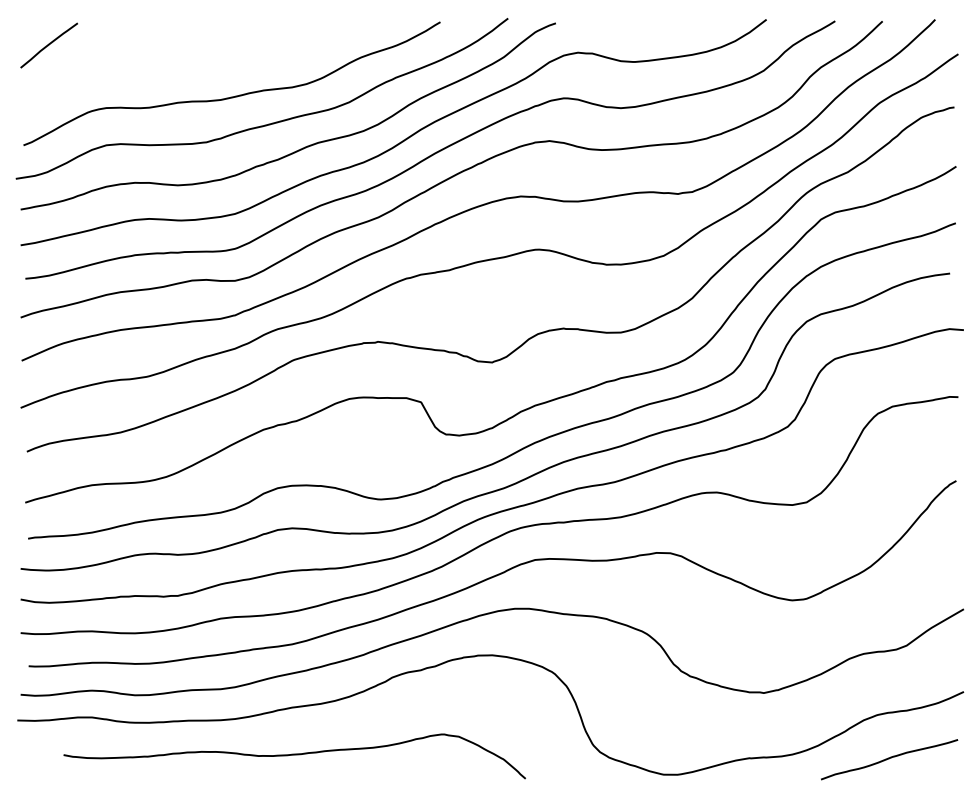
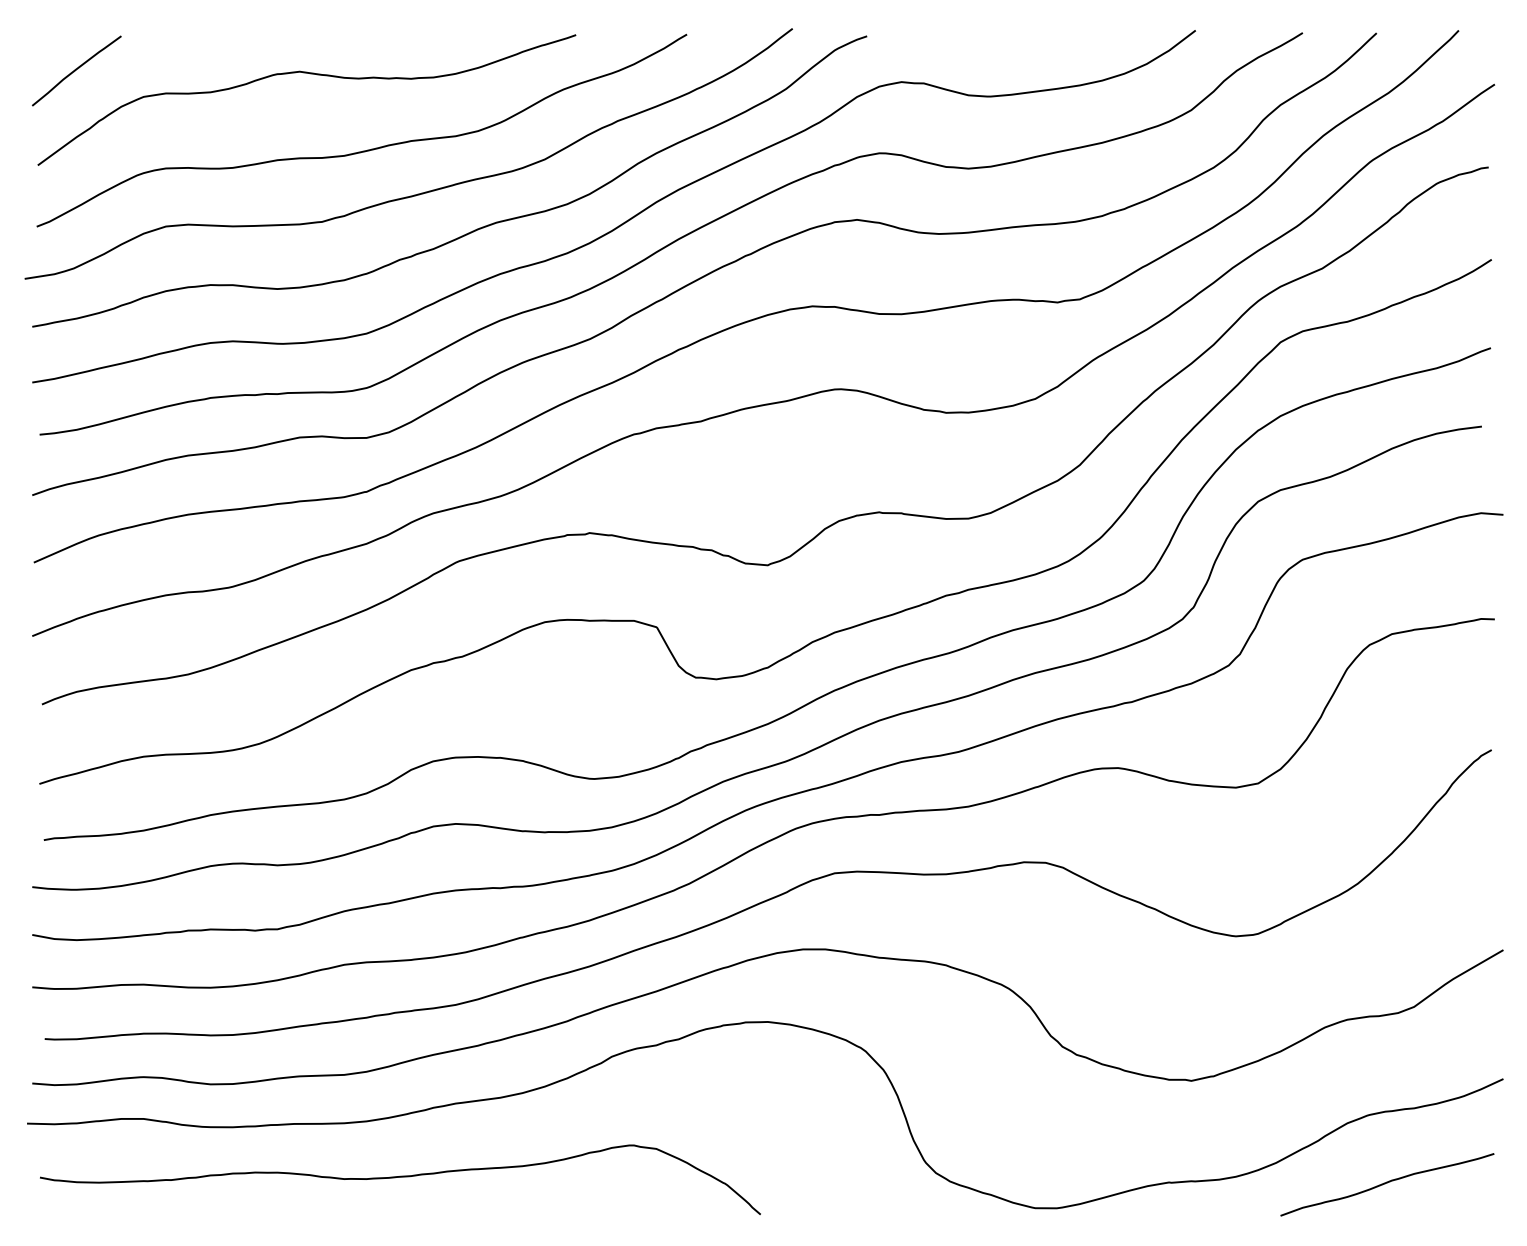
curve: (200, 48) -> (312, 75), added
curve: (294, 755) -> (400, 1178), moved

